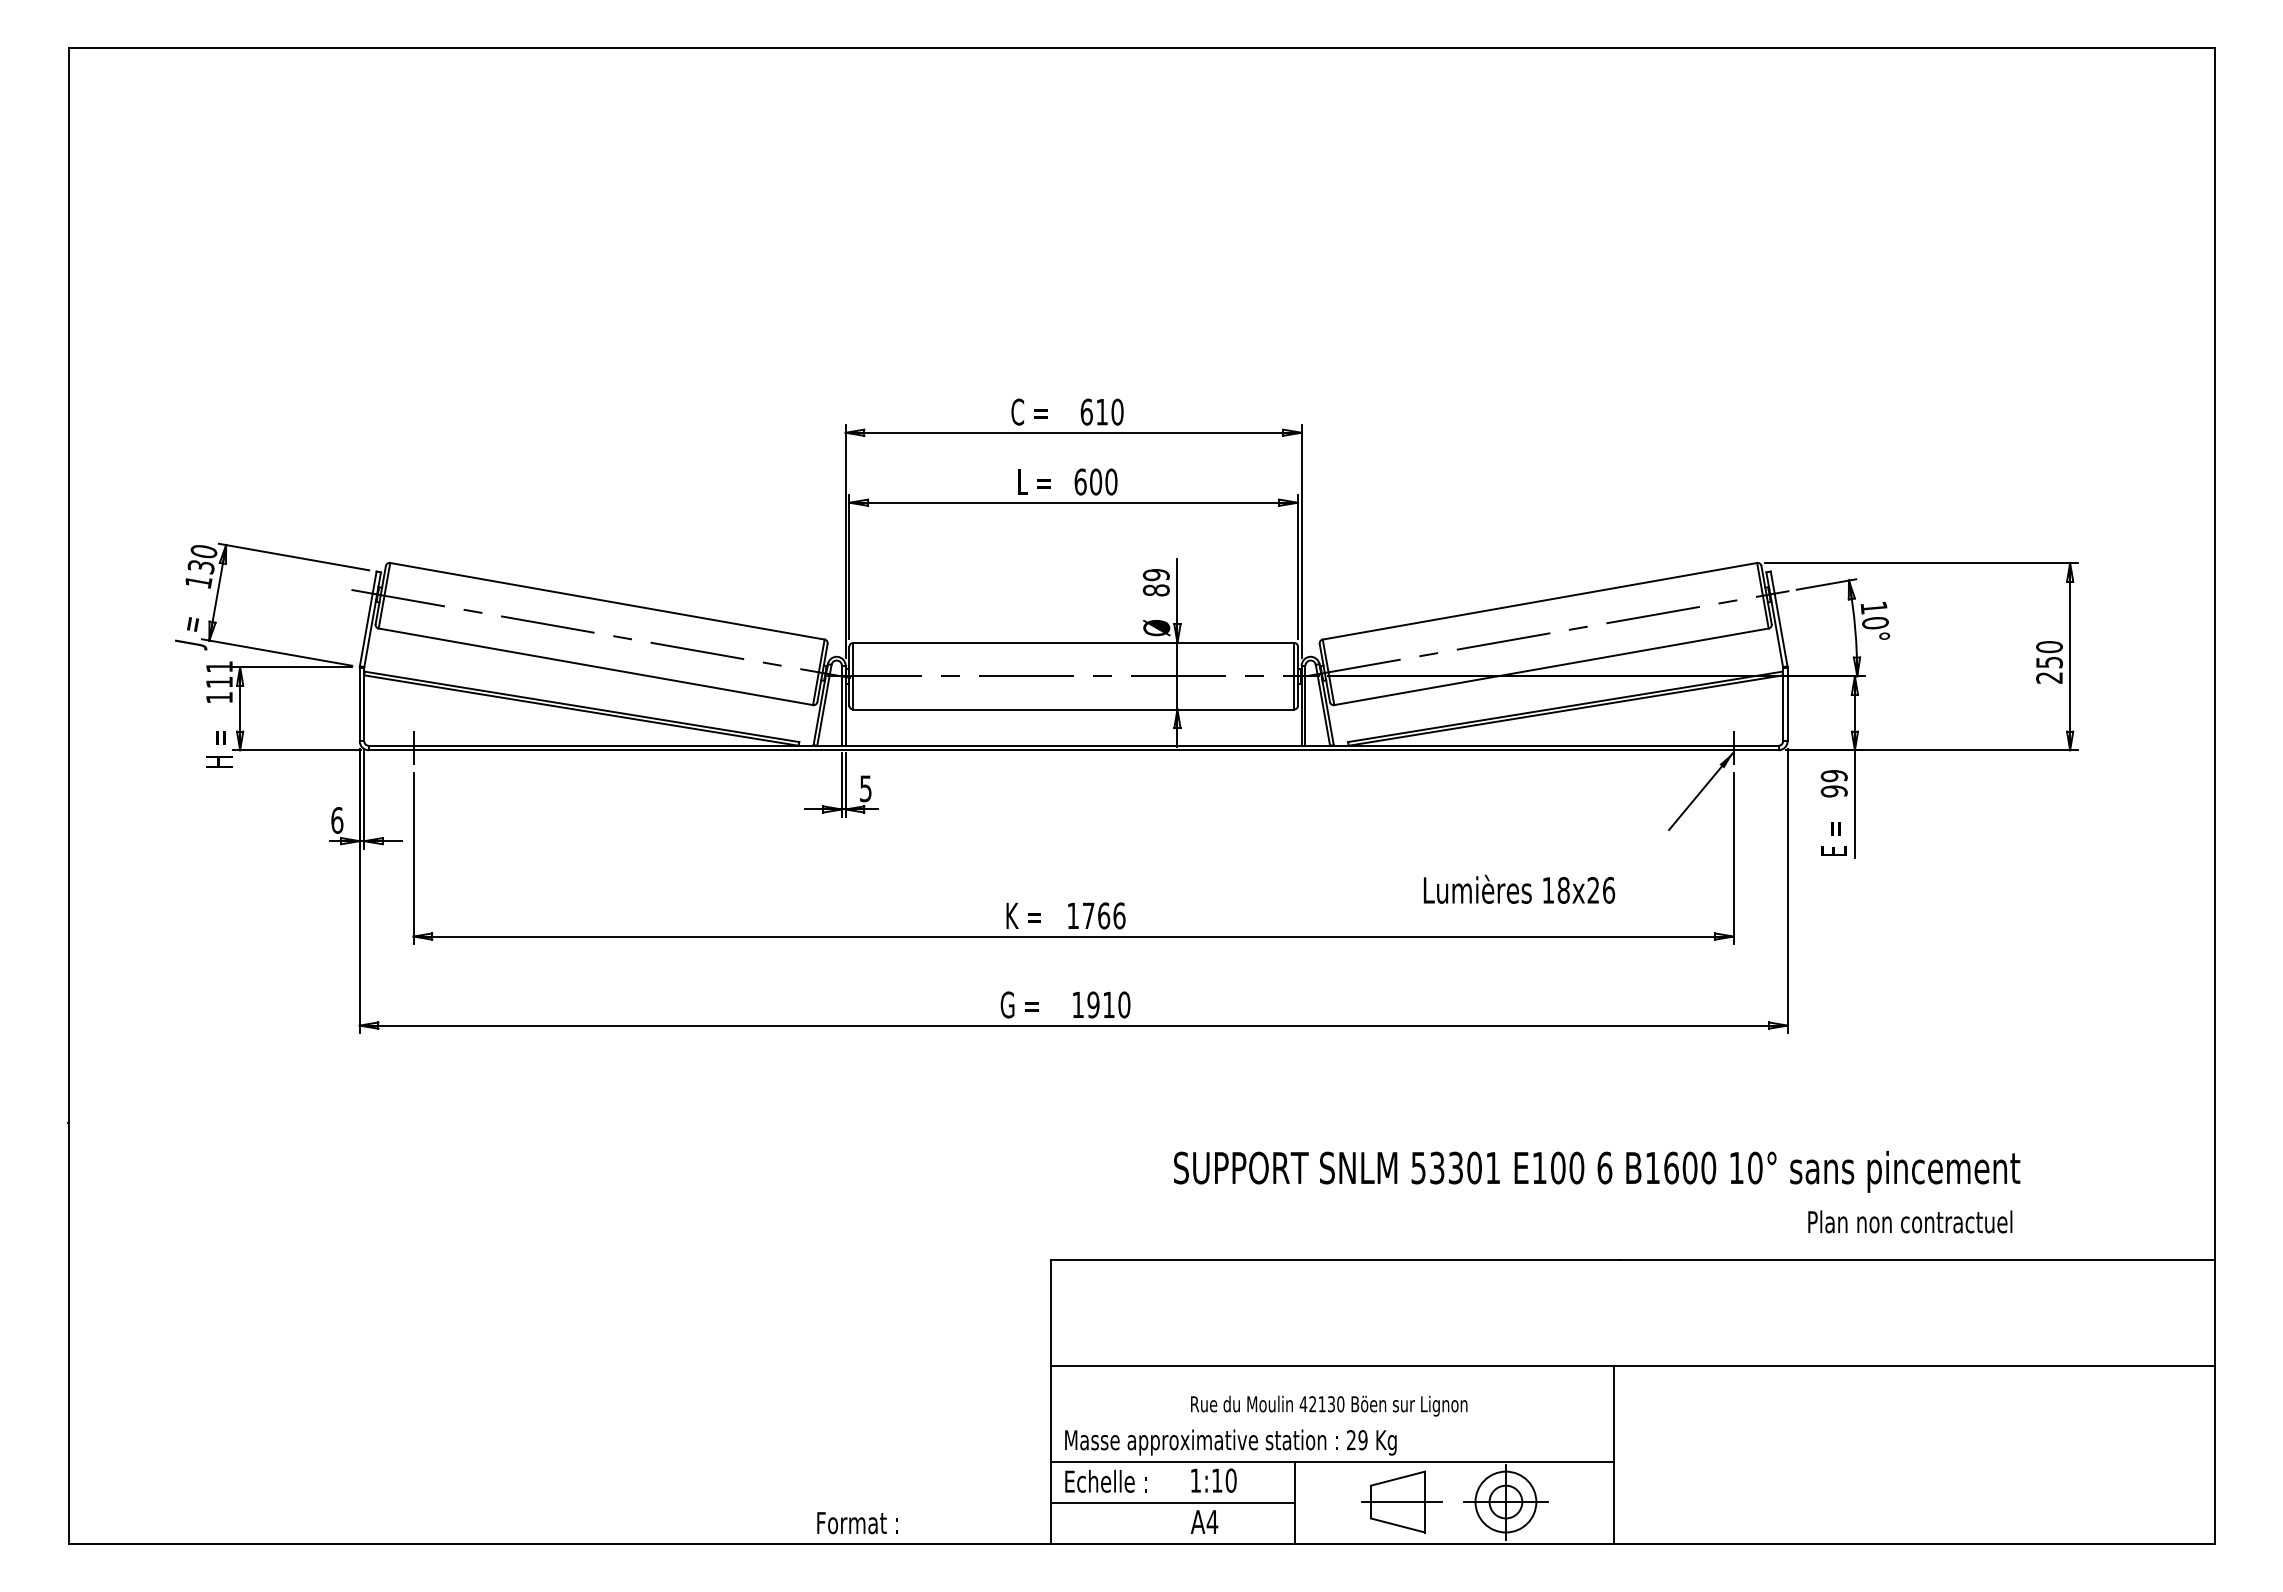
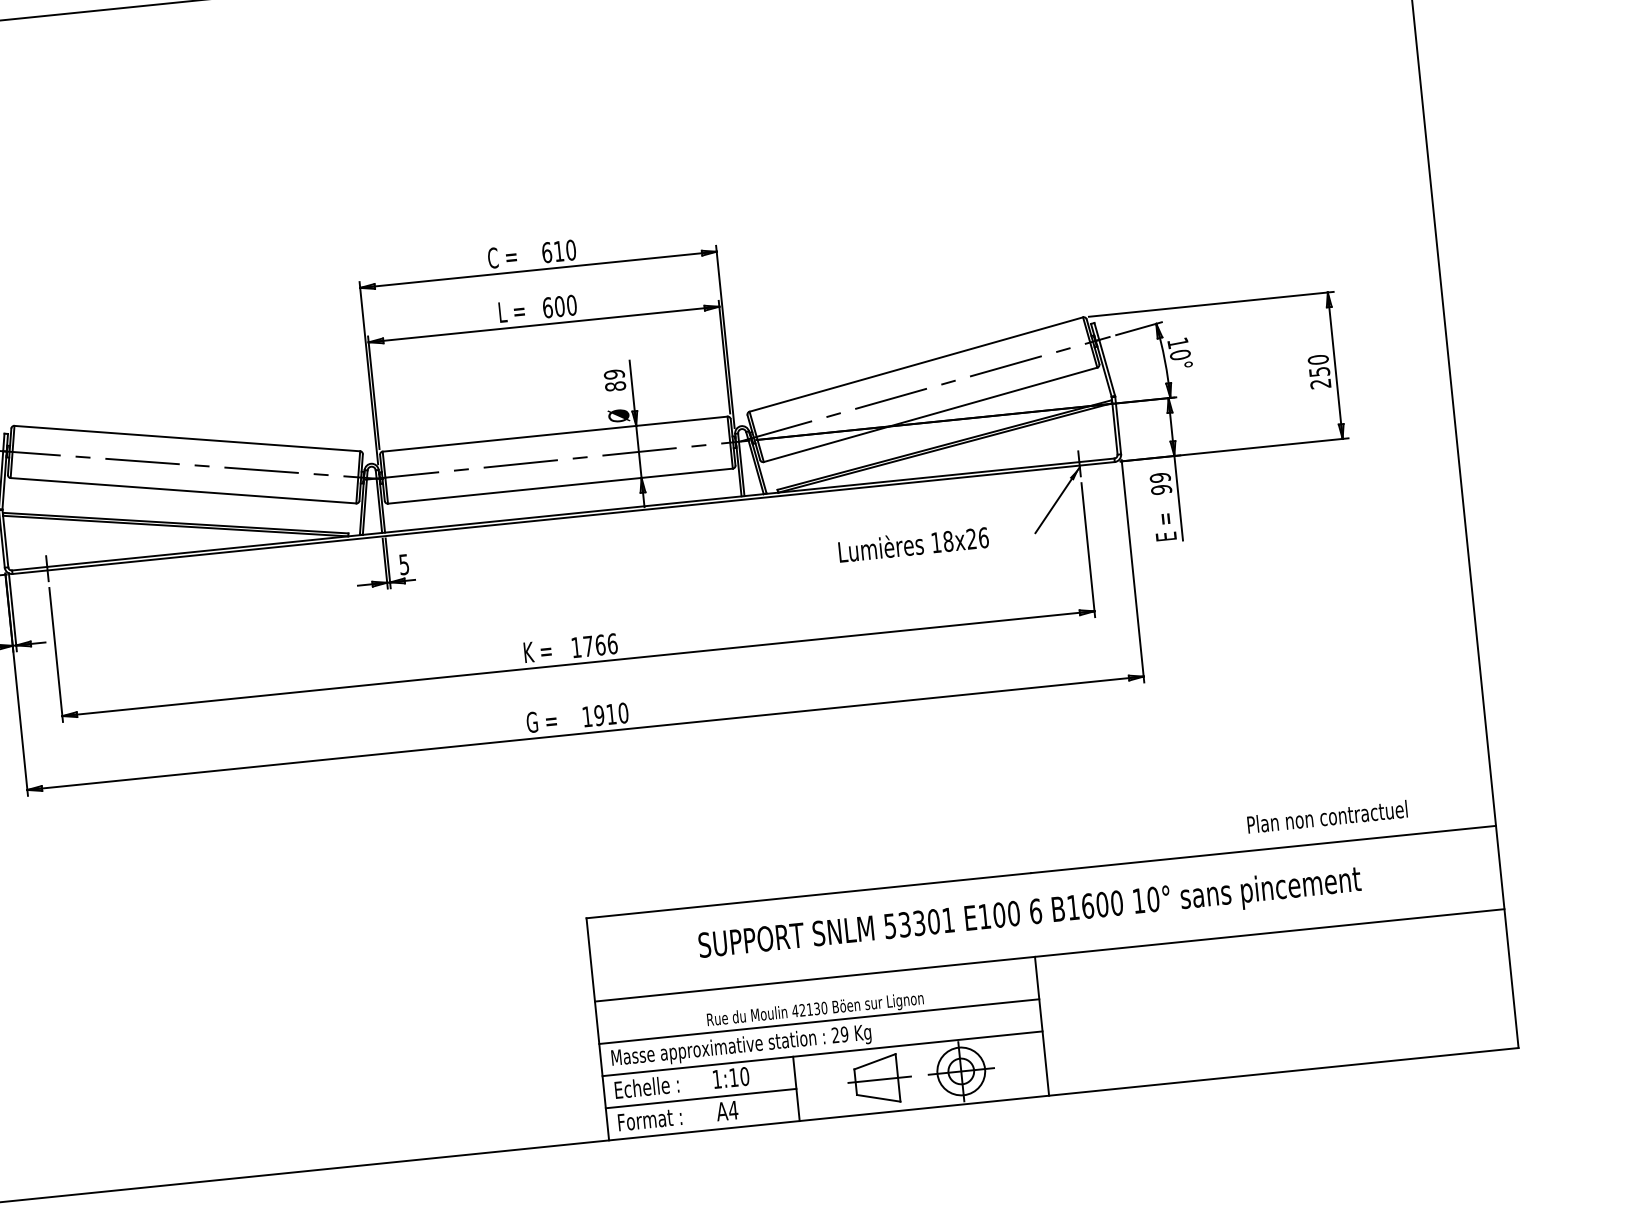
text: (1519, 888) -> (913, 543), moved
text: (1597, 1171) -> (1030, 914), moved
text: (1910, 1221) -> (1327, 816), moved
line: (1332, 1420) -> (819, 1021), added
text: (857, 1523) -> (649, 1120), moved

